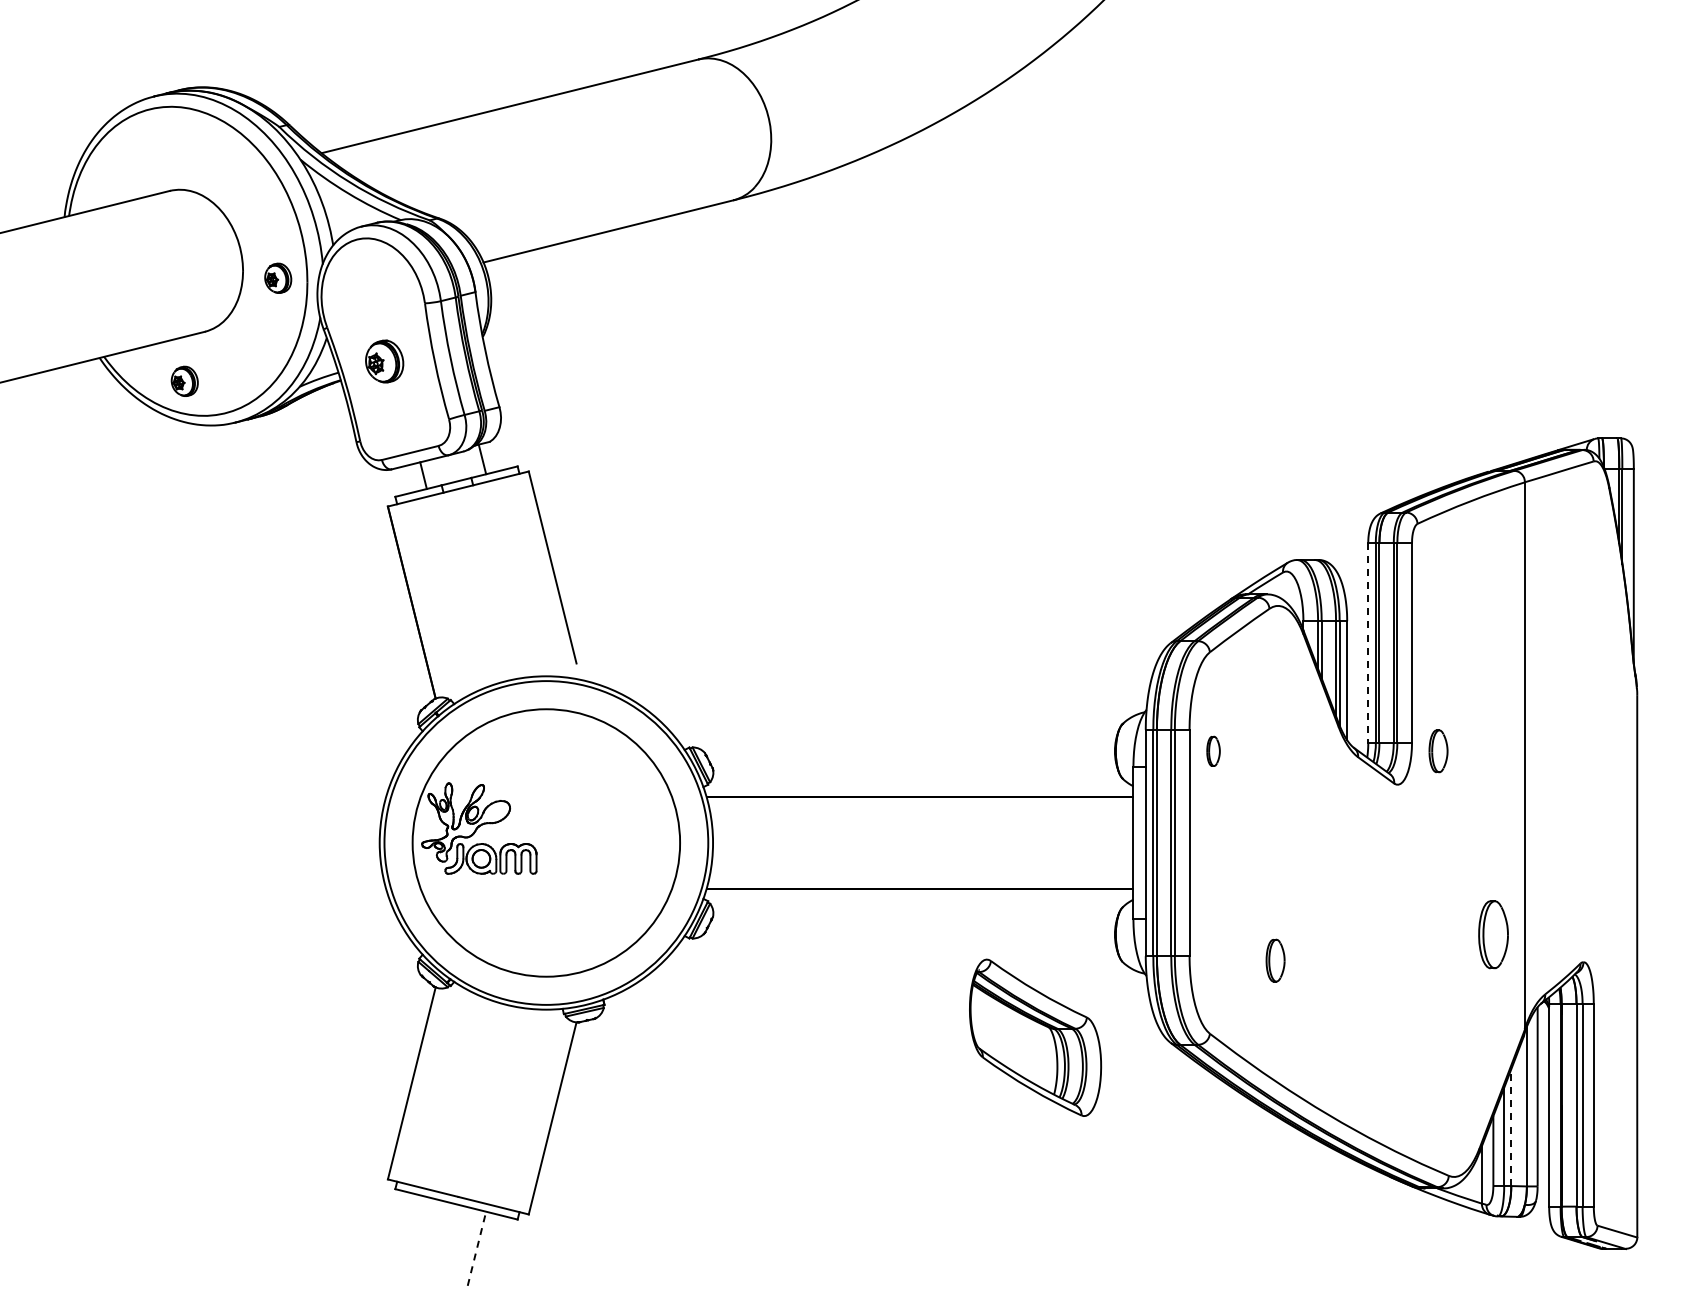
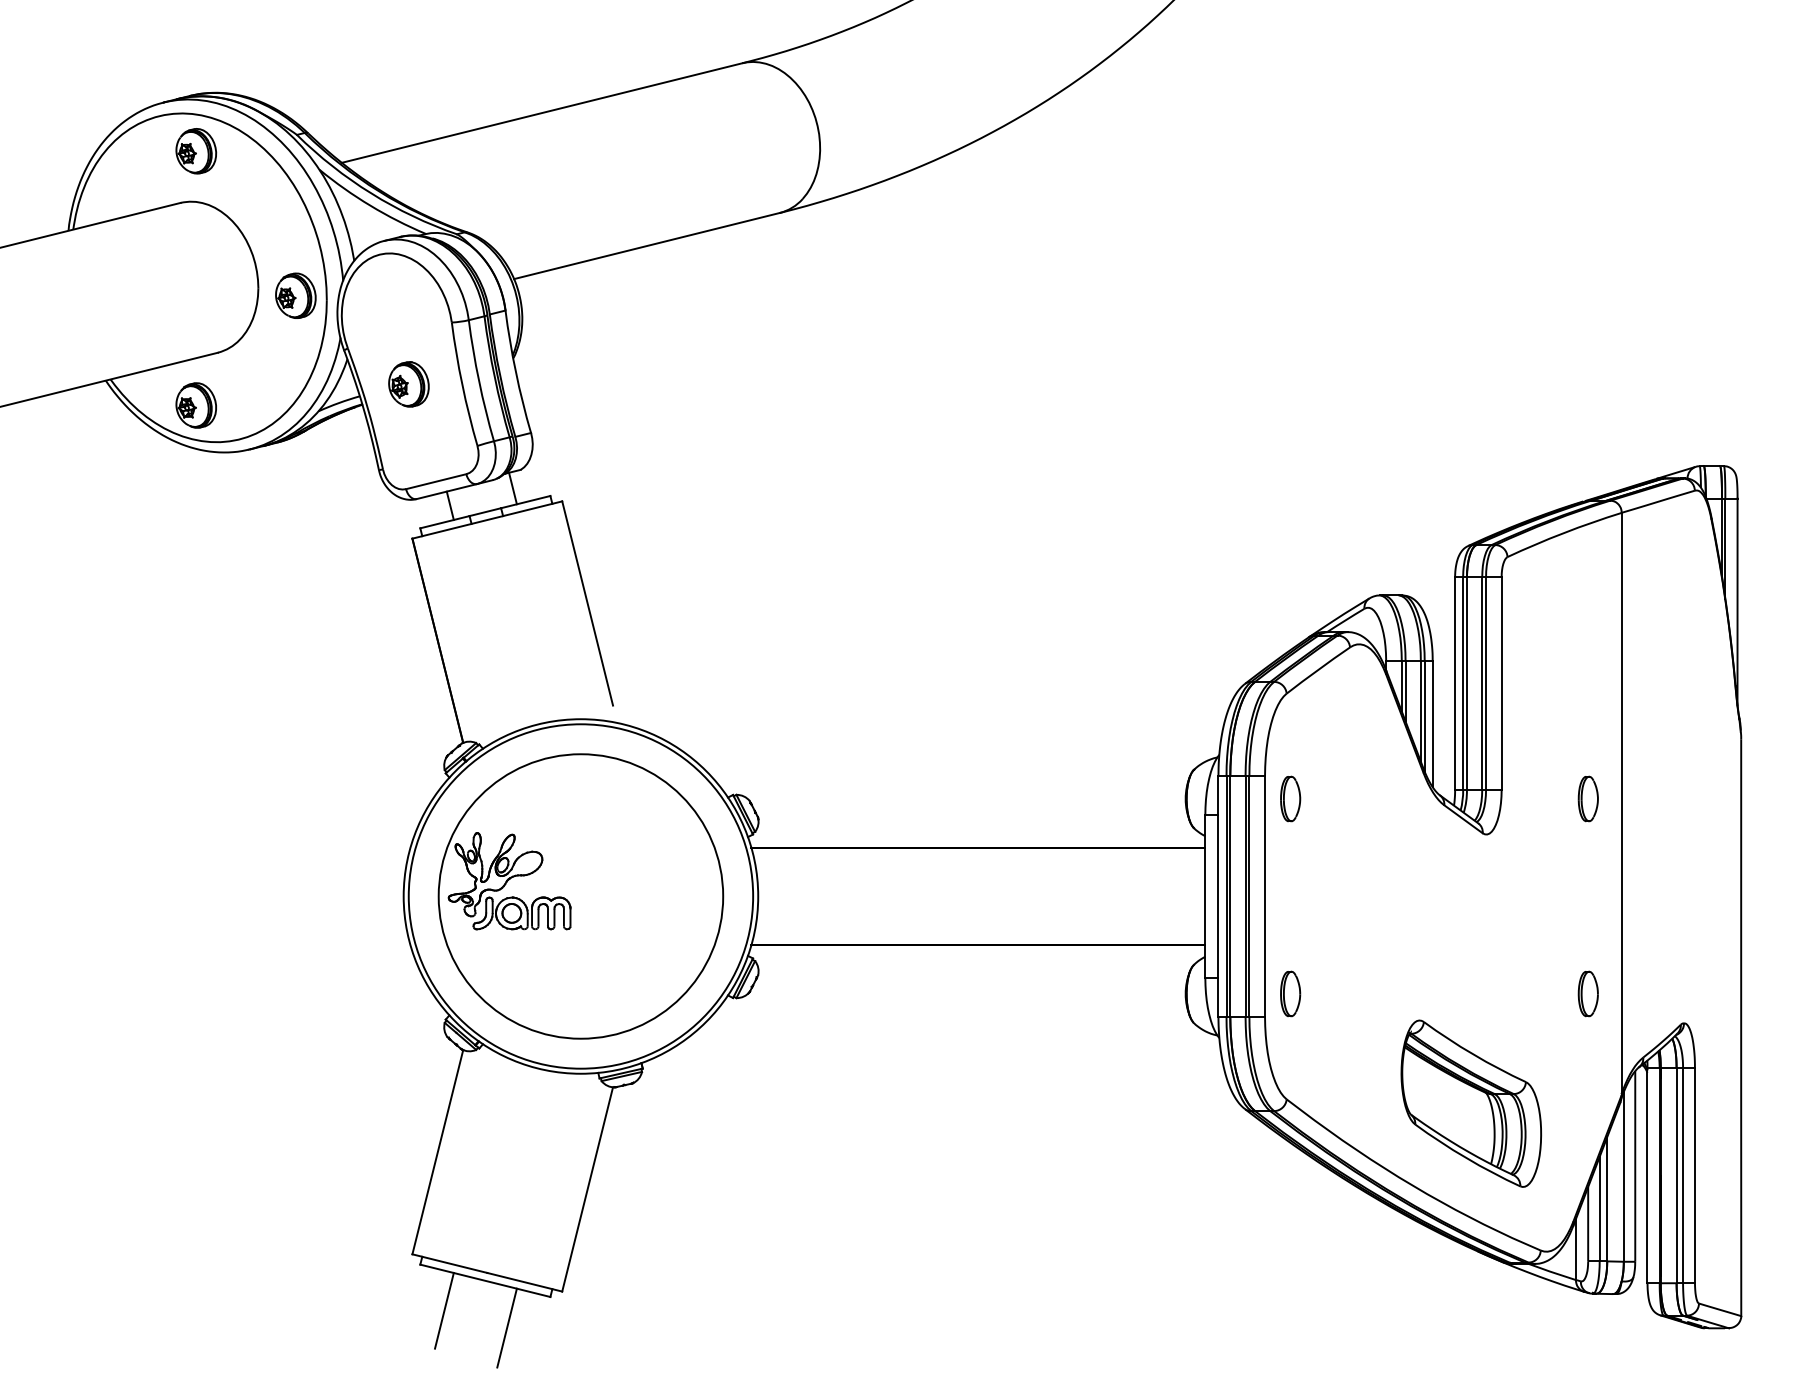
part: (184, 142) -> (196, 151), added
part: (277, 278) -> (294, 296), size x1.43
part: (184, 381) -> (196, 405), size x1.43
line: (1368, 643) -> (1455, 684), dashed -> solid
part: (1213, 751) -> (1290, 799), size x1.43
part: (1438, 751) -> (1588, 799), moved
part: (1493, 934) -> (1588, 993), size x0.62
part: (1275, 960) -> (1290, 993), moved
part: (1035, 1037) -> (1471, 1103), moved
line: (1511, 1127) -> (1607, 1199), dashed -> solid
line: (417, 1232) -> (443, 1310), added
line: (477, 1248) -> (507, 1327), dashed -> solid

